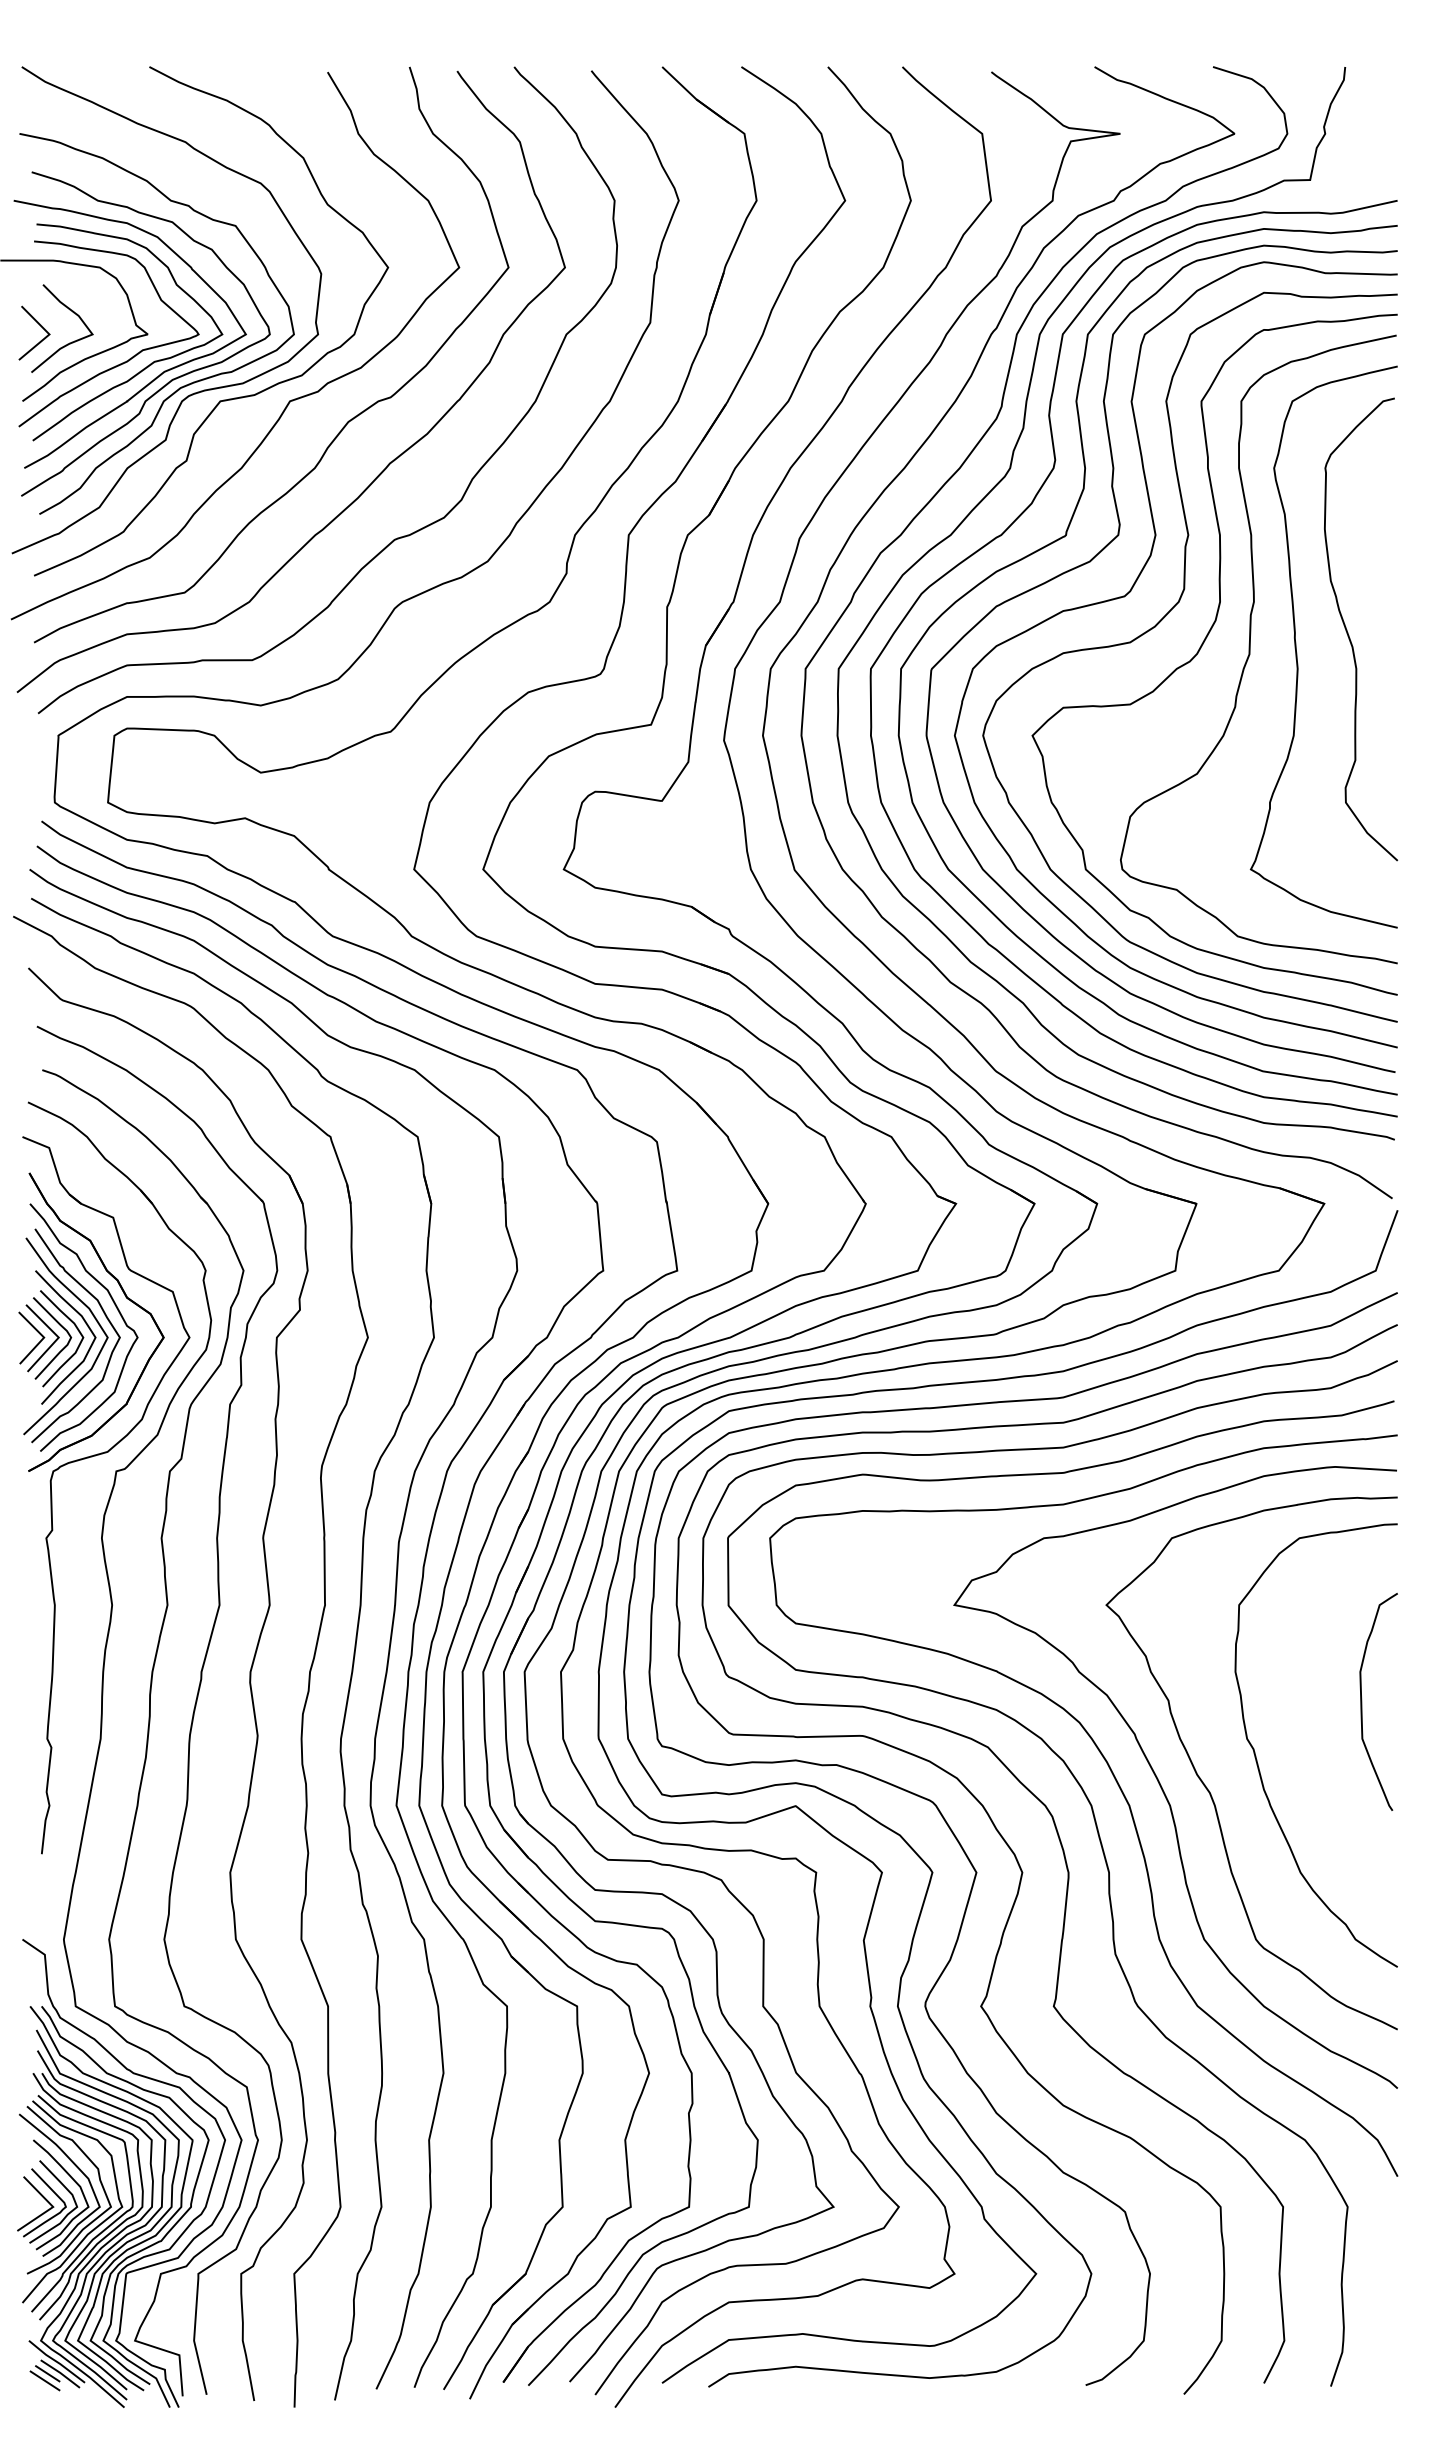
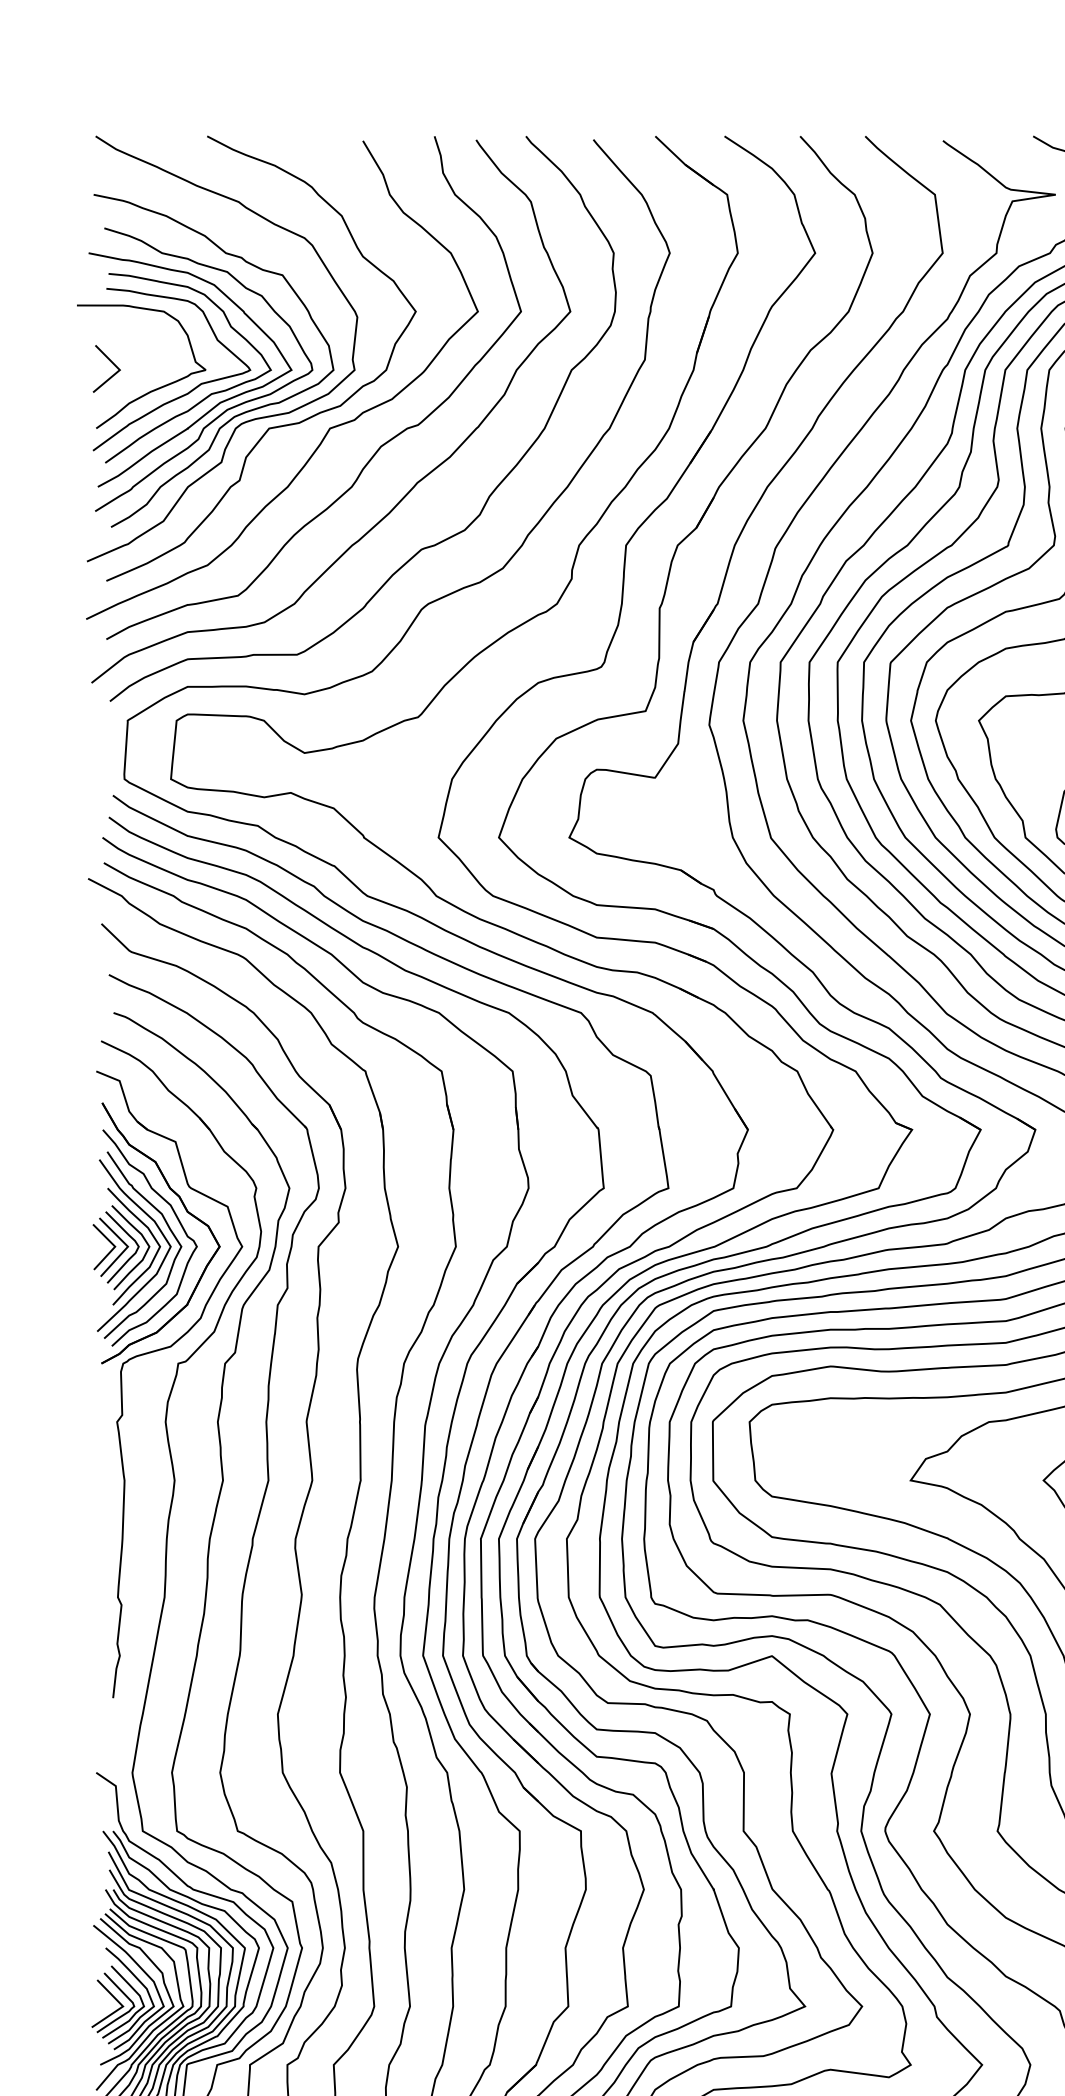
curve: (69, 342) -> (137, 377), removed

